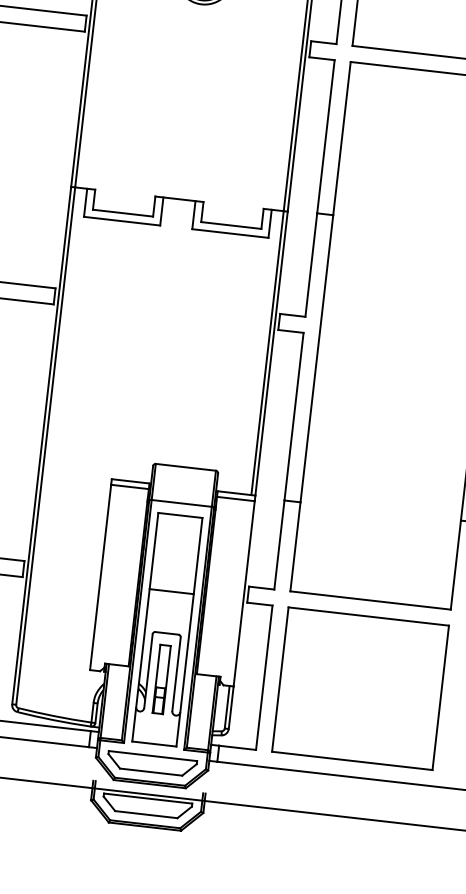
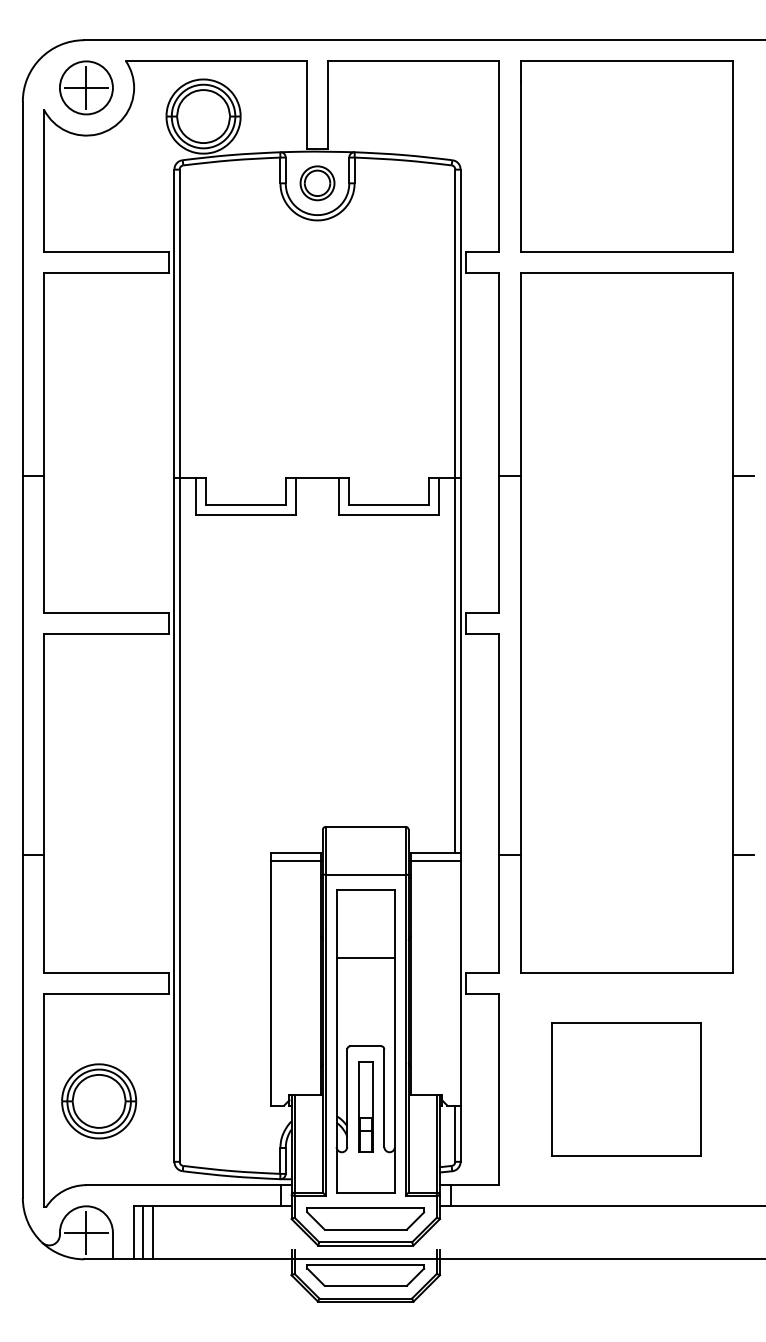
line: (171, 591) -> (365, 958), moved
part: (360, 688) -> (626, 1089), size x0.7

